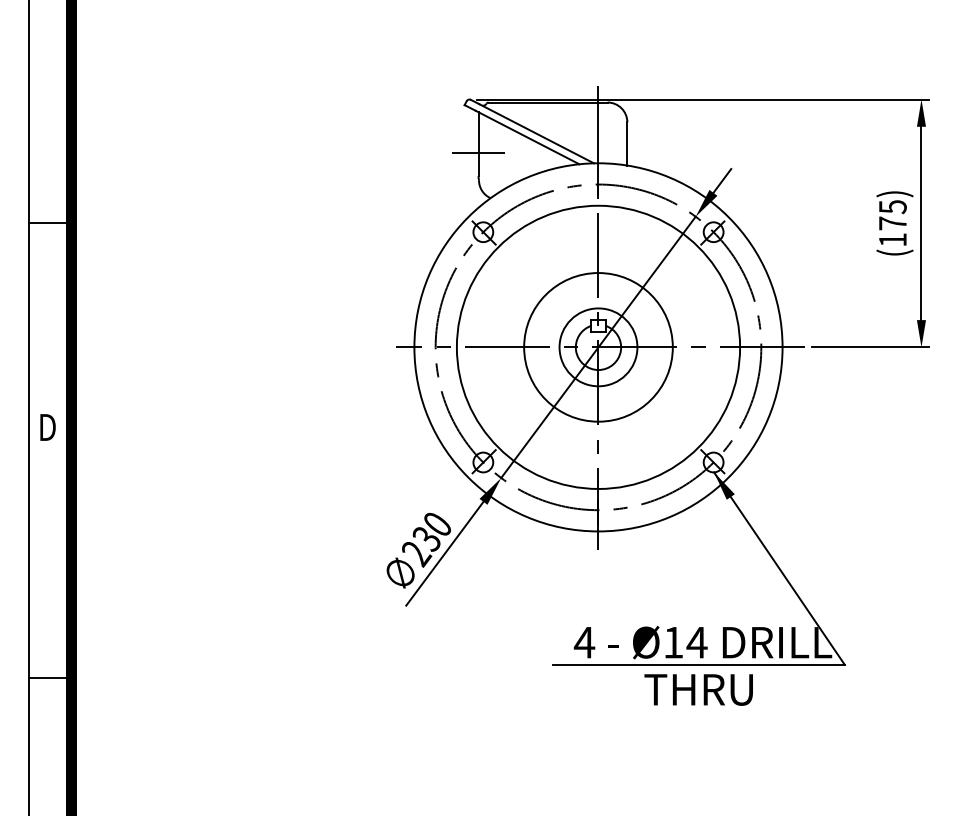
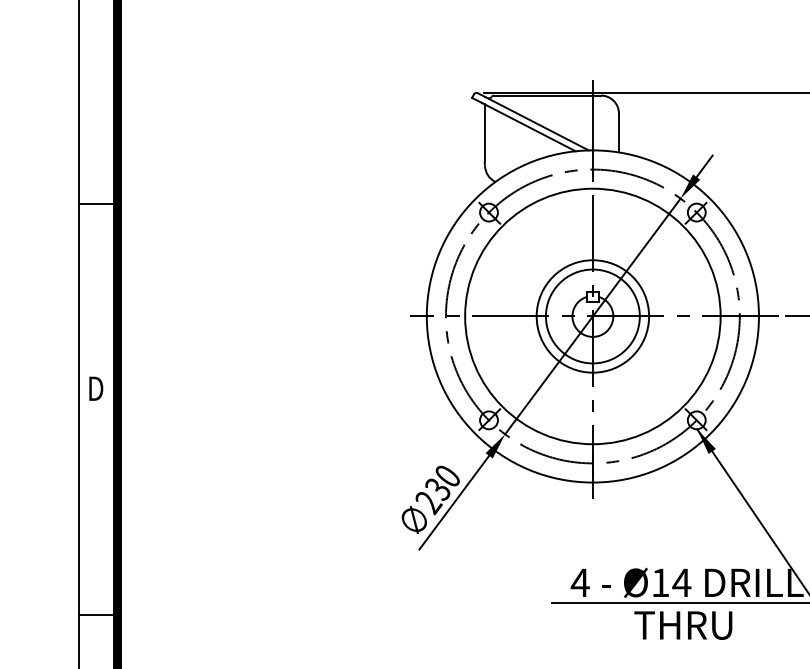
line: (478, 153) -> (484, 141), removed
circle: (598, 347) -> (592, 316), size x0.7
circle: (598, 347) -> (592, 316), size x1.6

